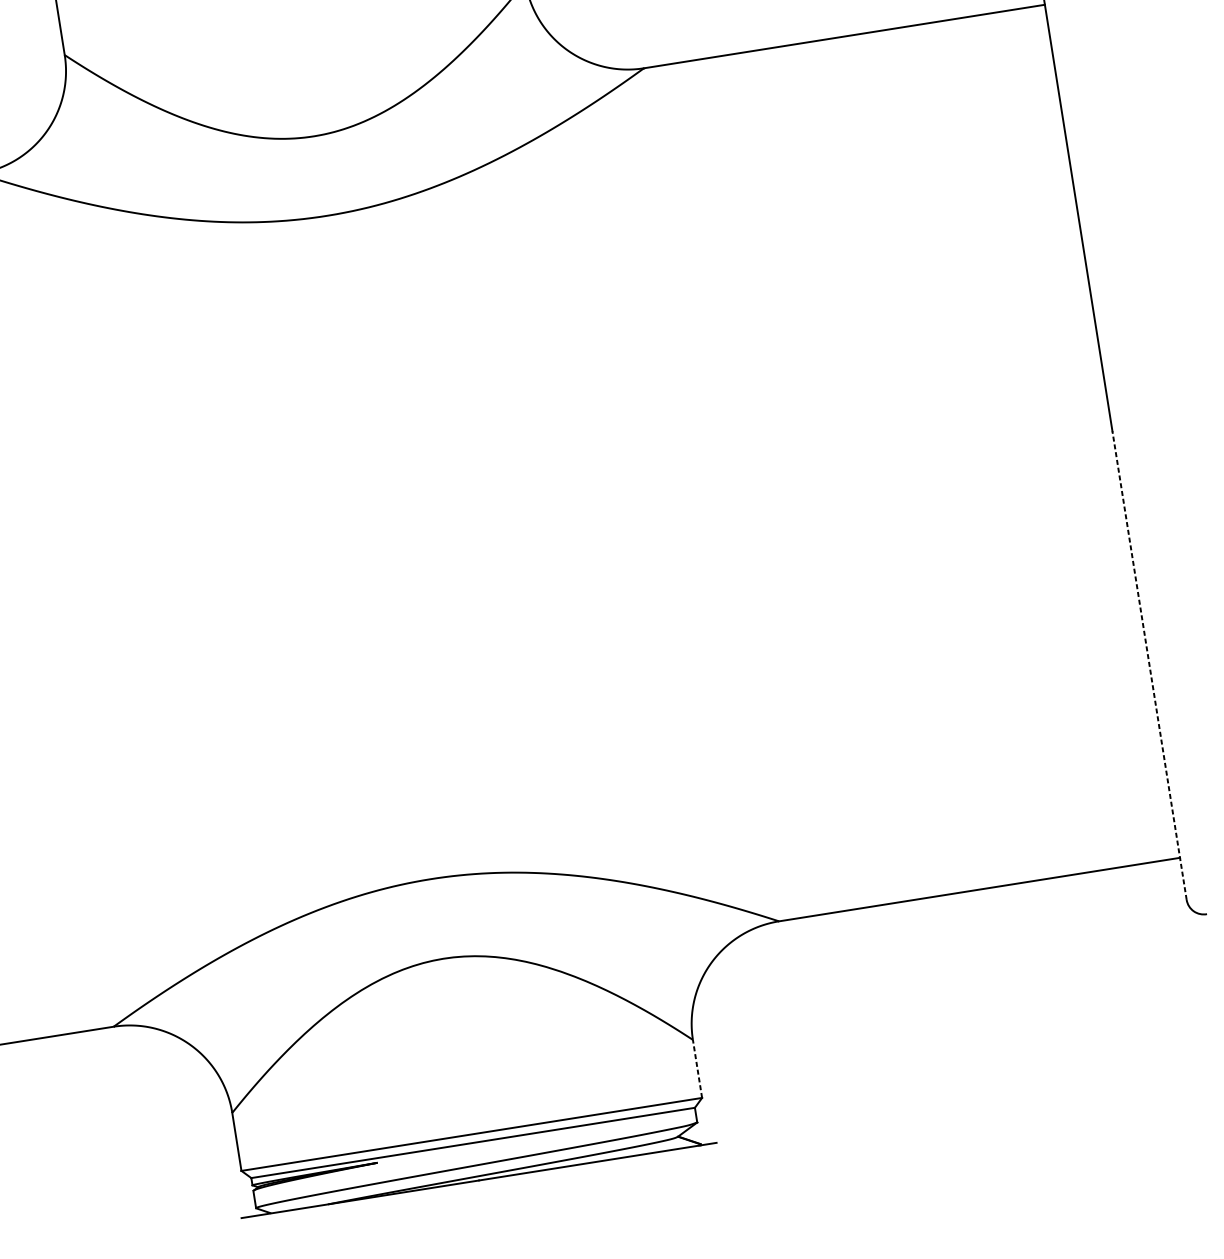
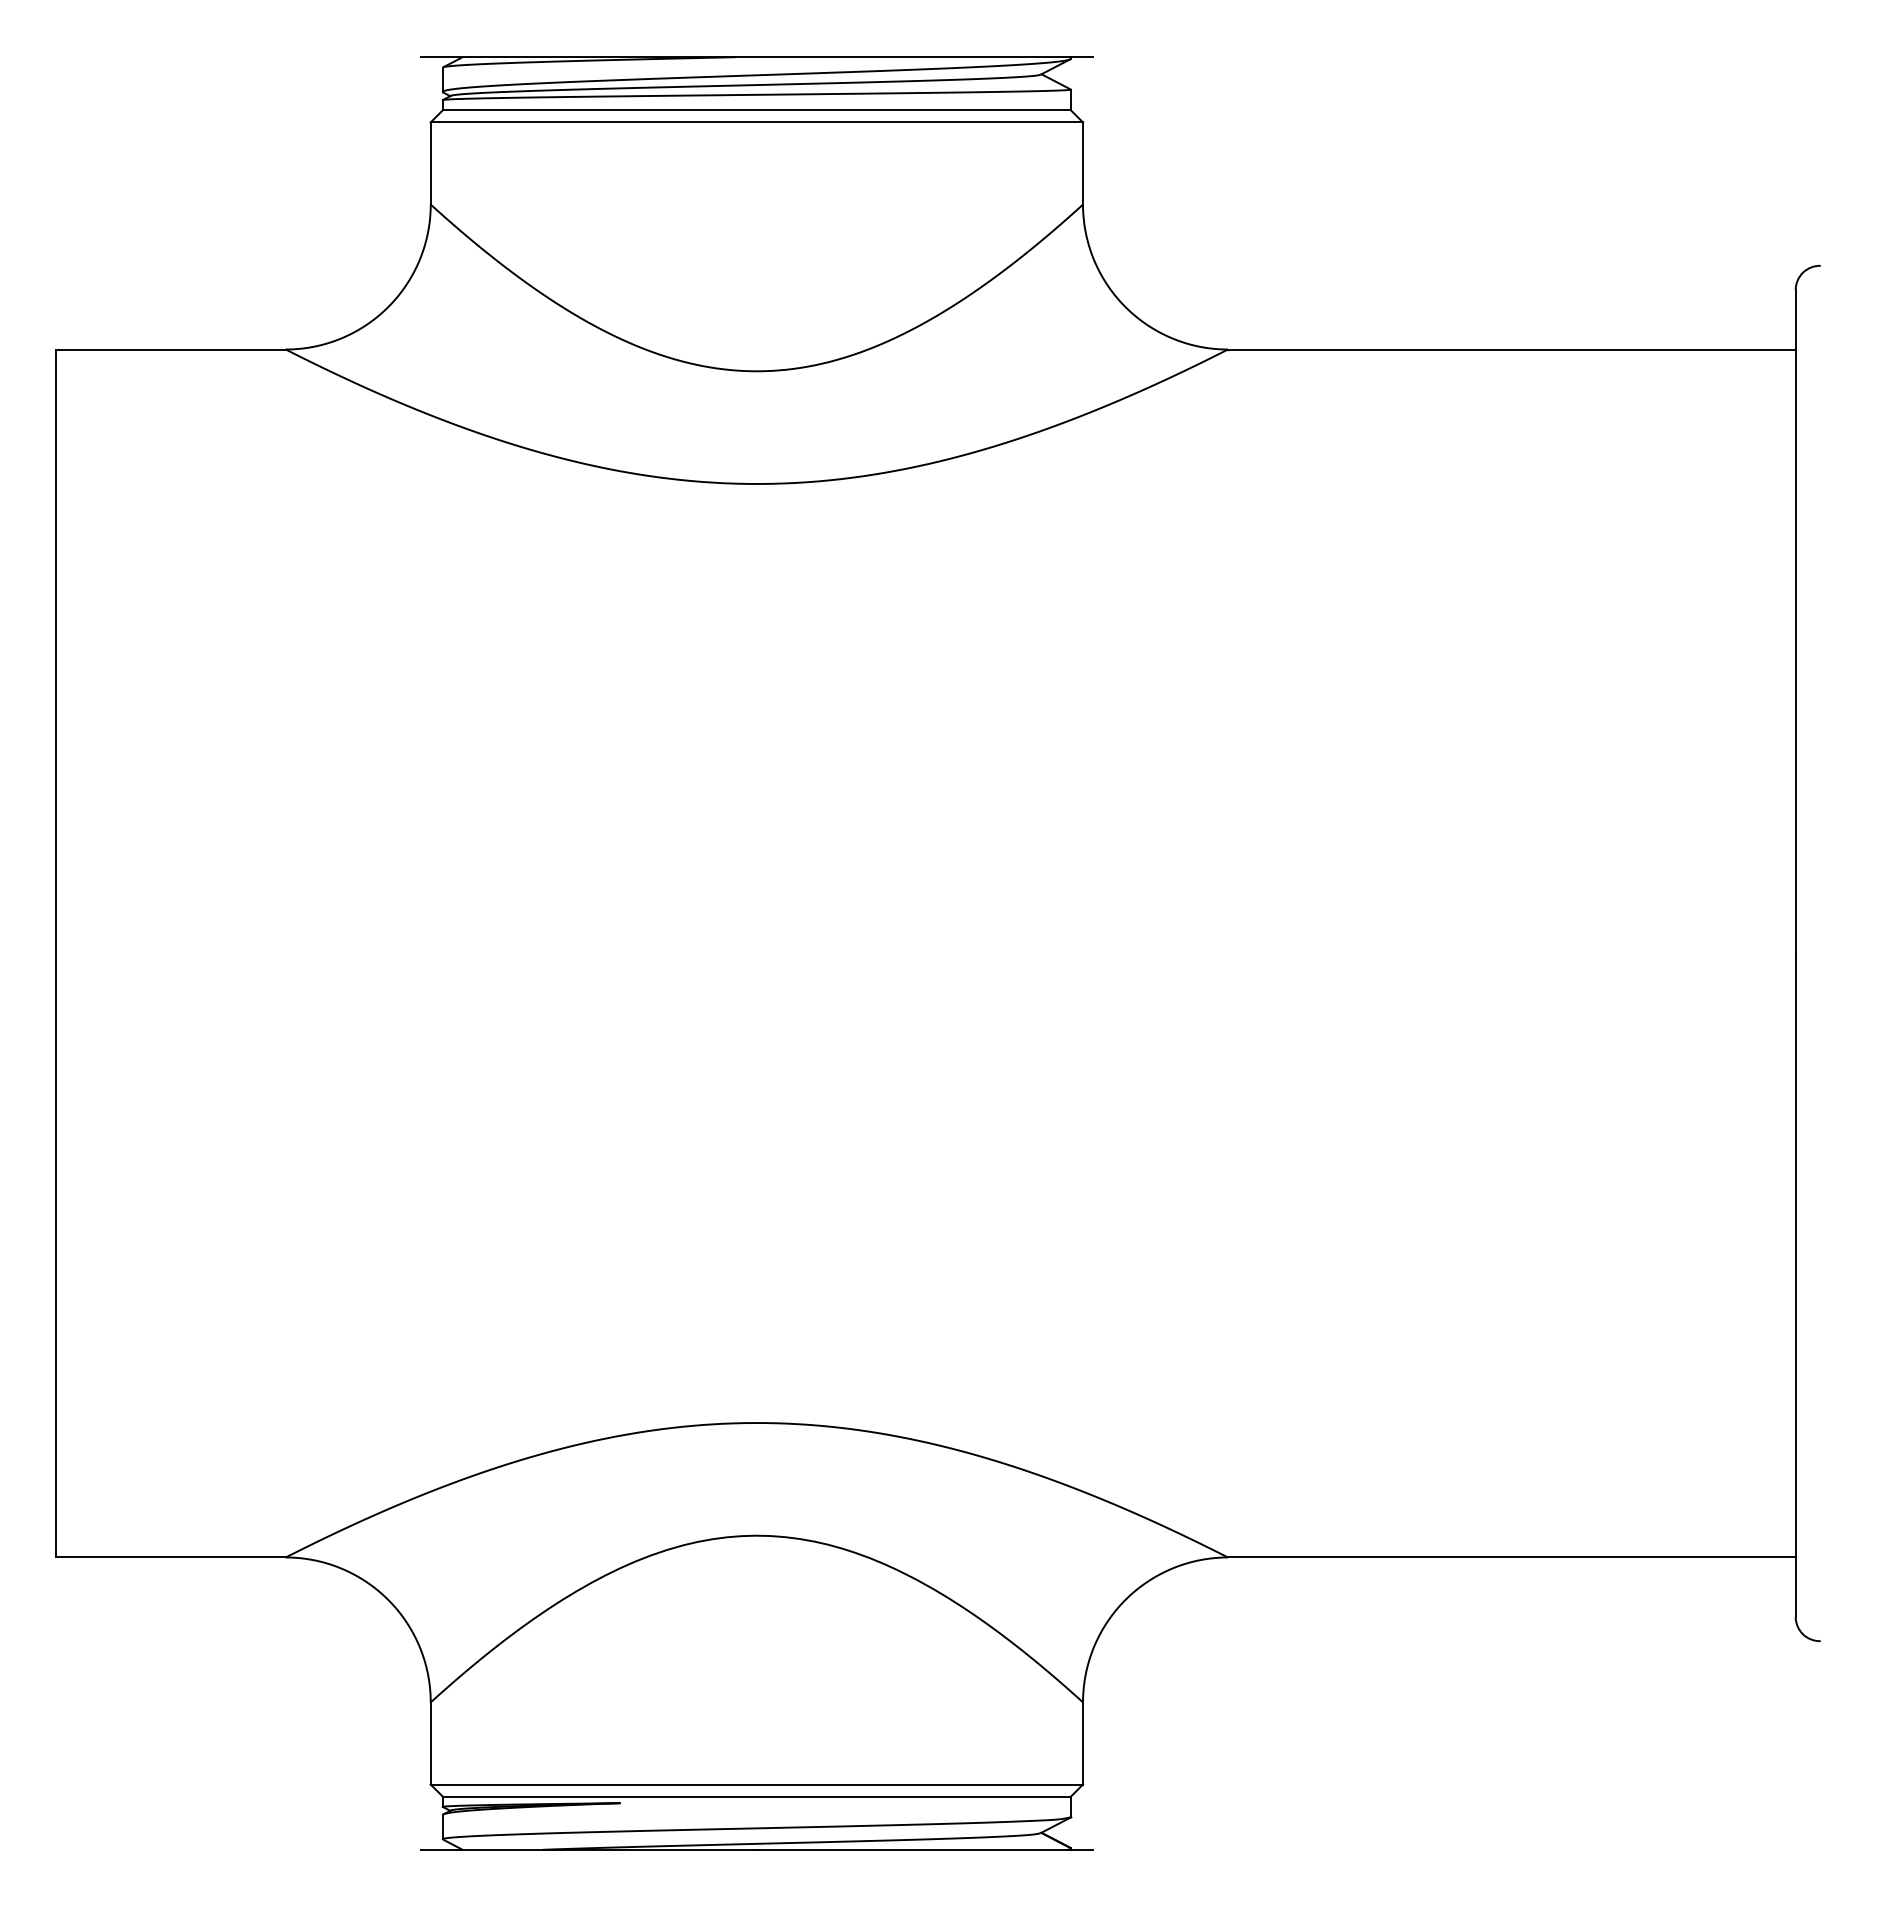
line: (1149, 665) -> (1795, 1285), dashed -> solid
line: (697, 1068) -> (1083, 1742), dashed -> solid

